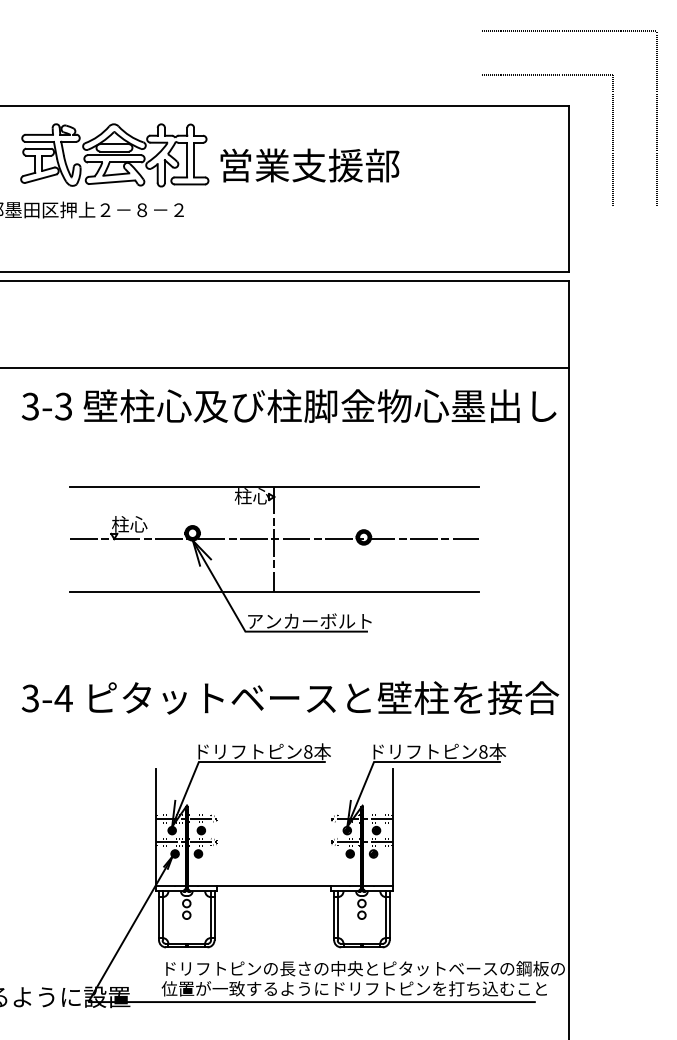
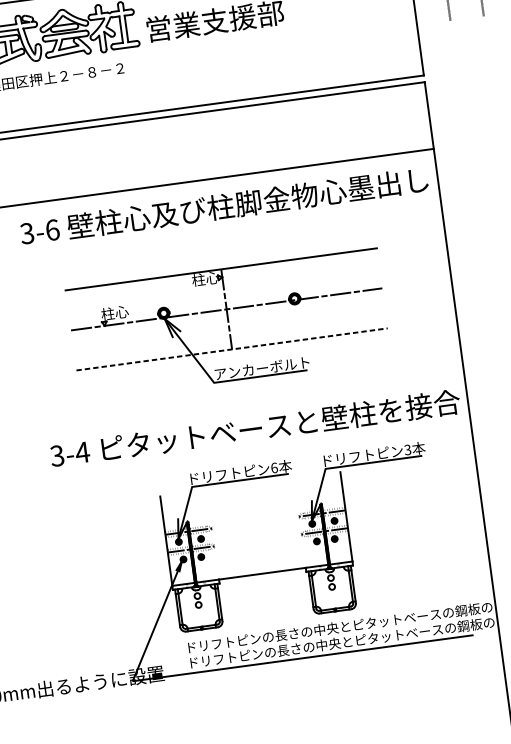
text: (63, 406) -> (52, 230), 3-3 -> 3-6
line: (274, 591) -> (232, 349), solid -> dashed
text: (308, 751) -> (274, 467), 8 -> 6
text: (483, 751) -> (407, 449), 8 -> 3
text: (362, 988) -> (340, 642), 位置が一致するようにドリフトピンを打ち込むこと -> ドリフトピンの長さの中央とピタットベースの鋼板の

